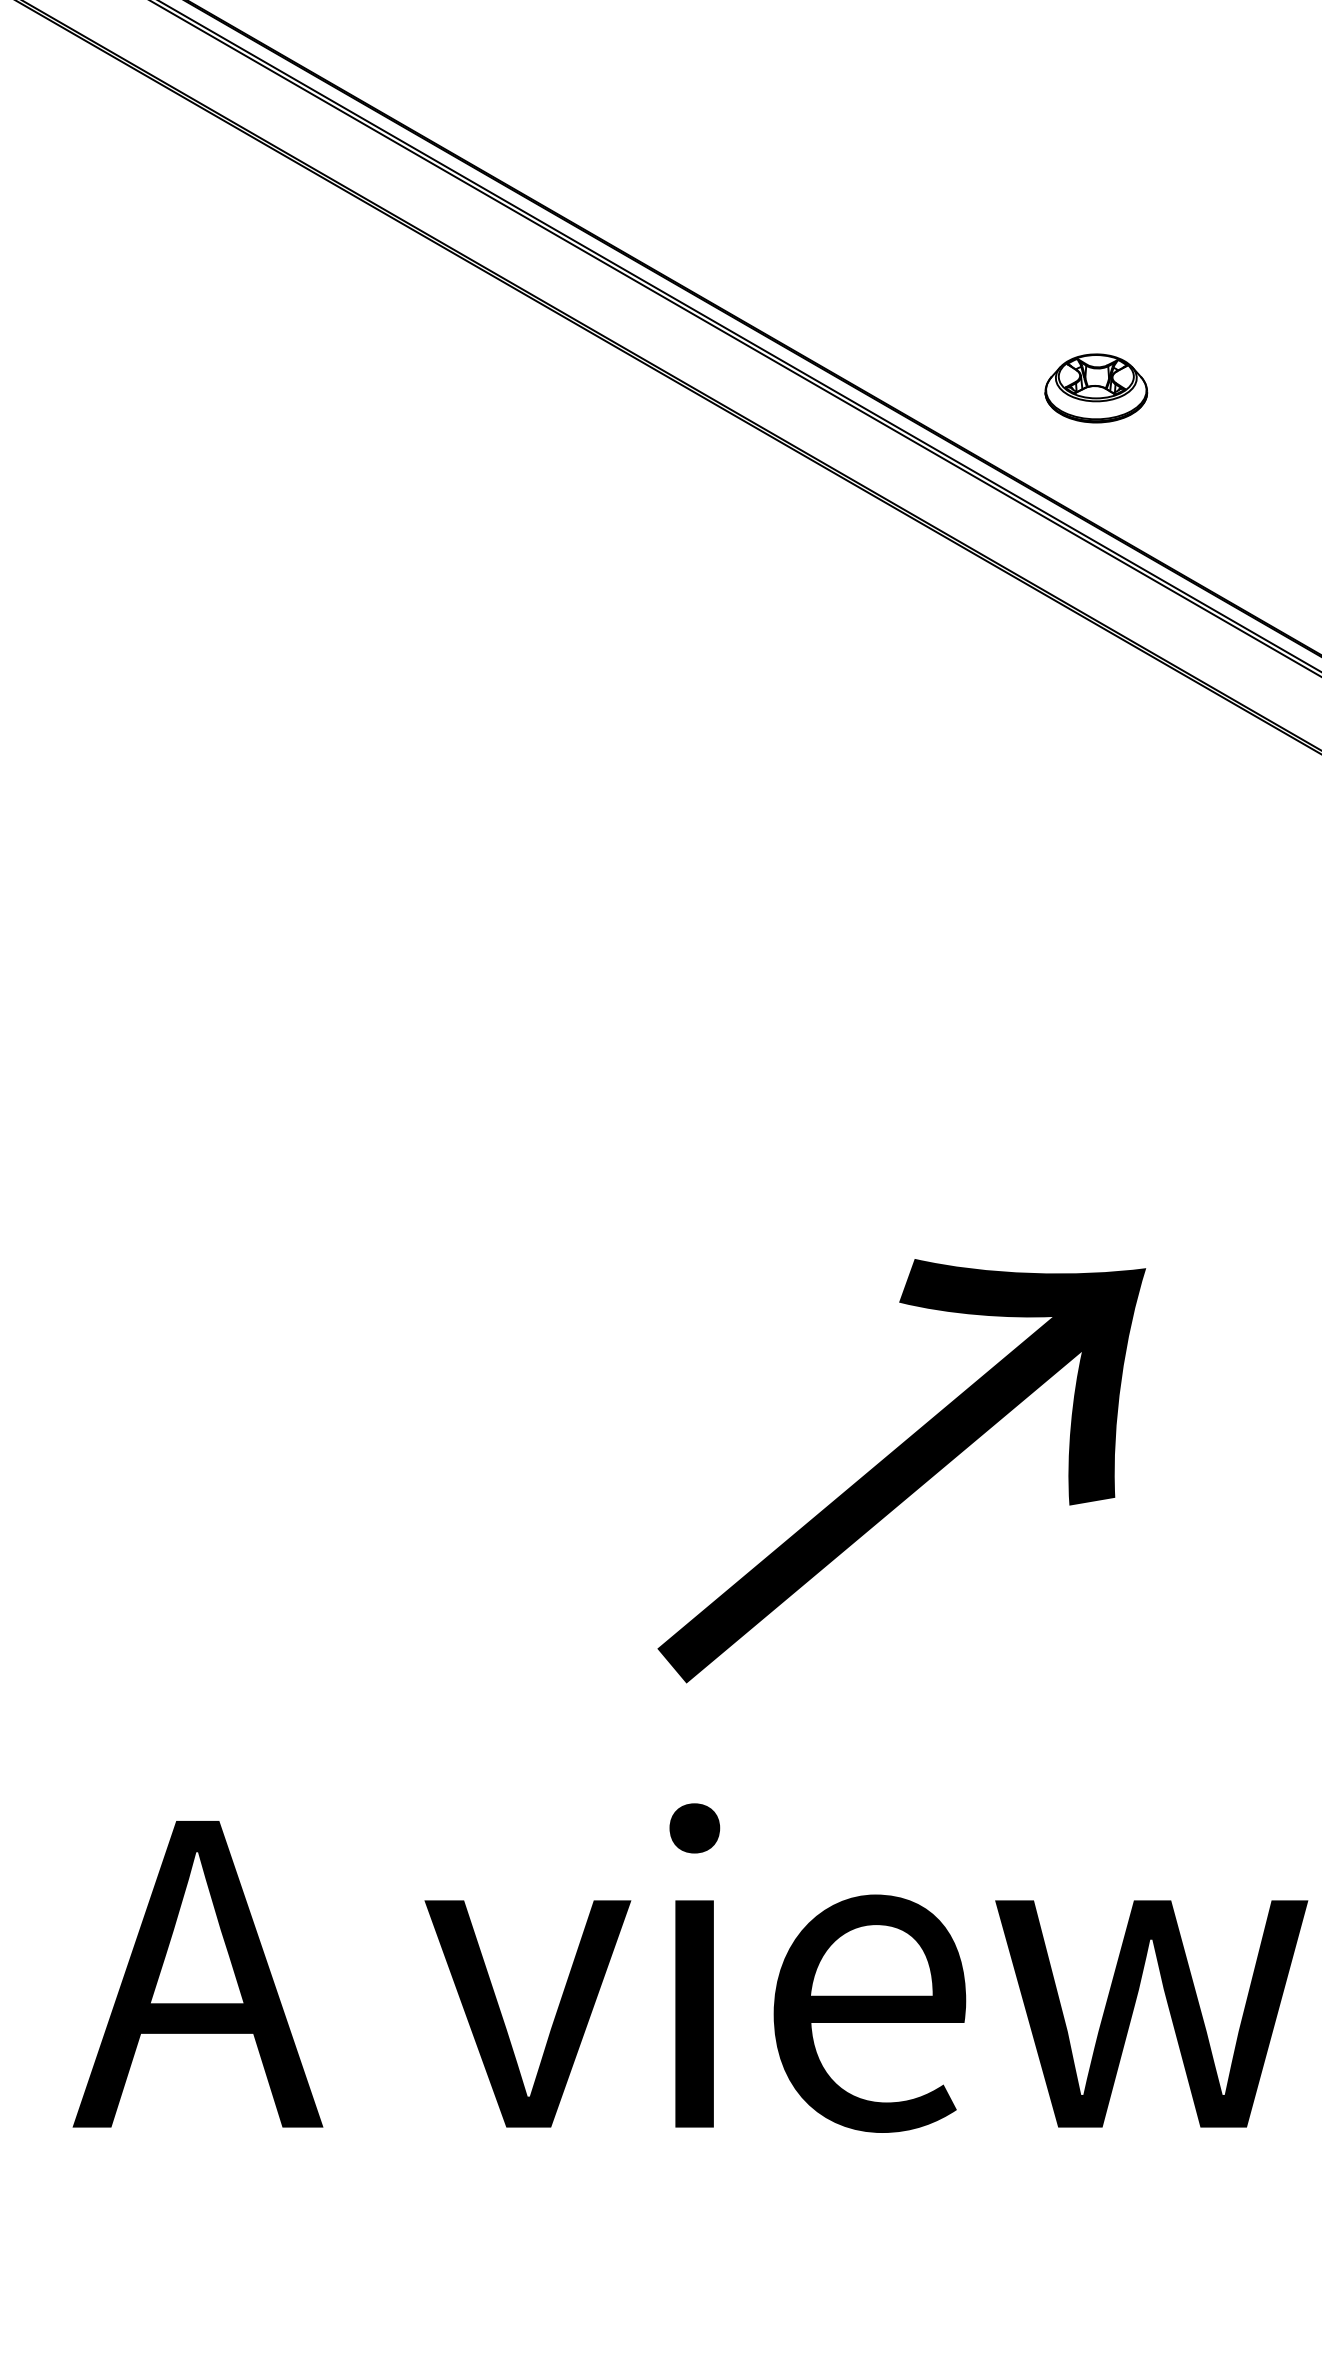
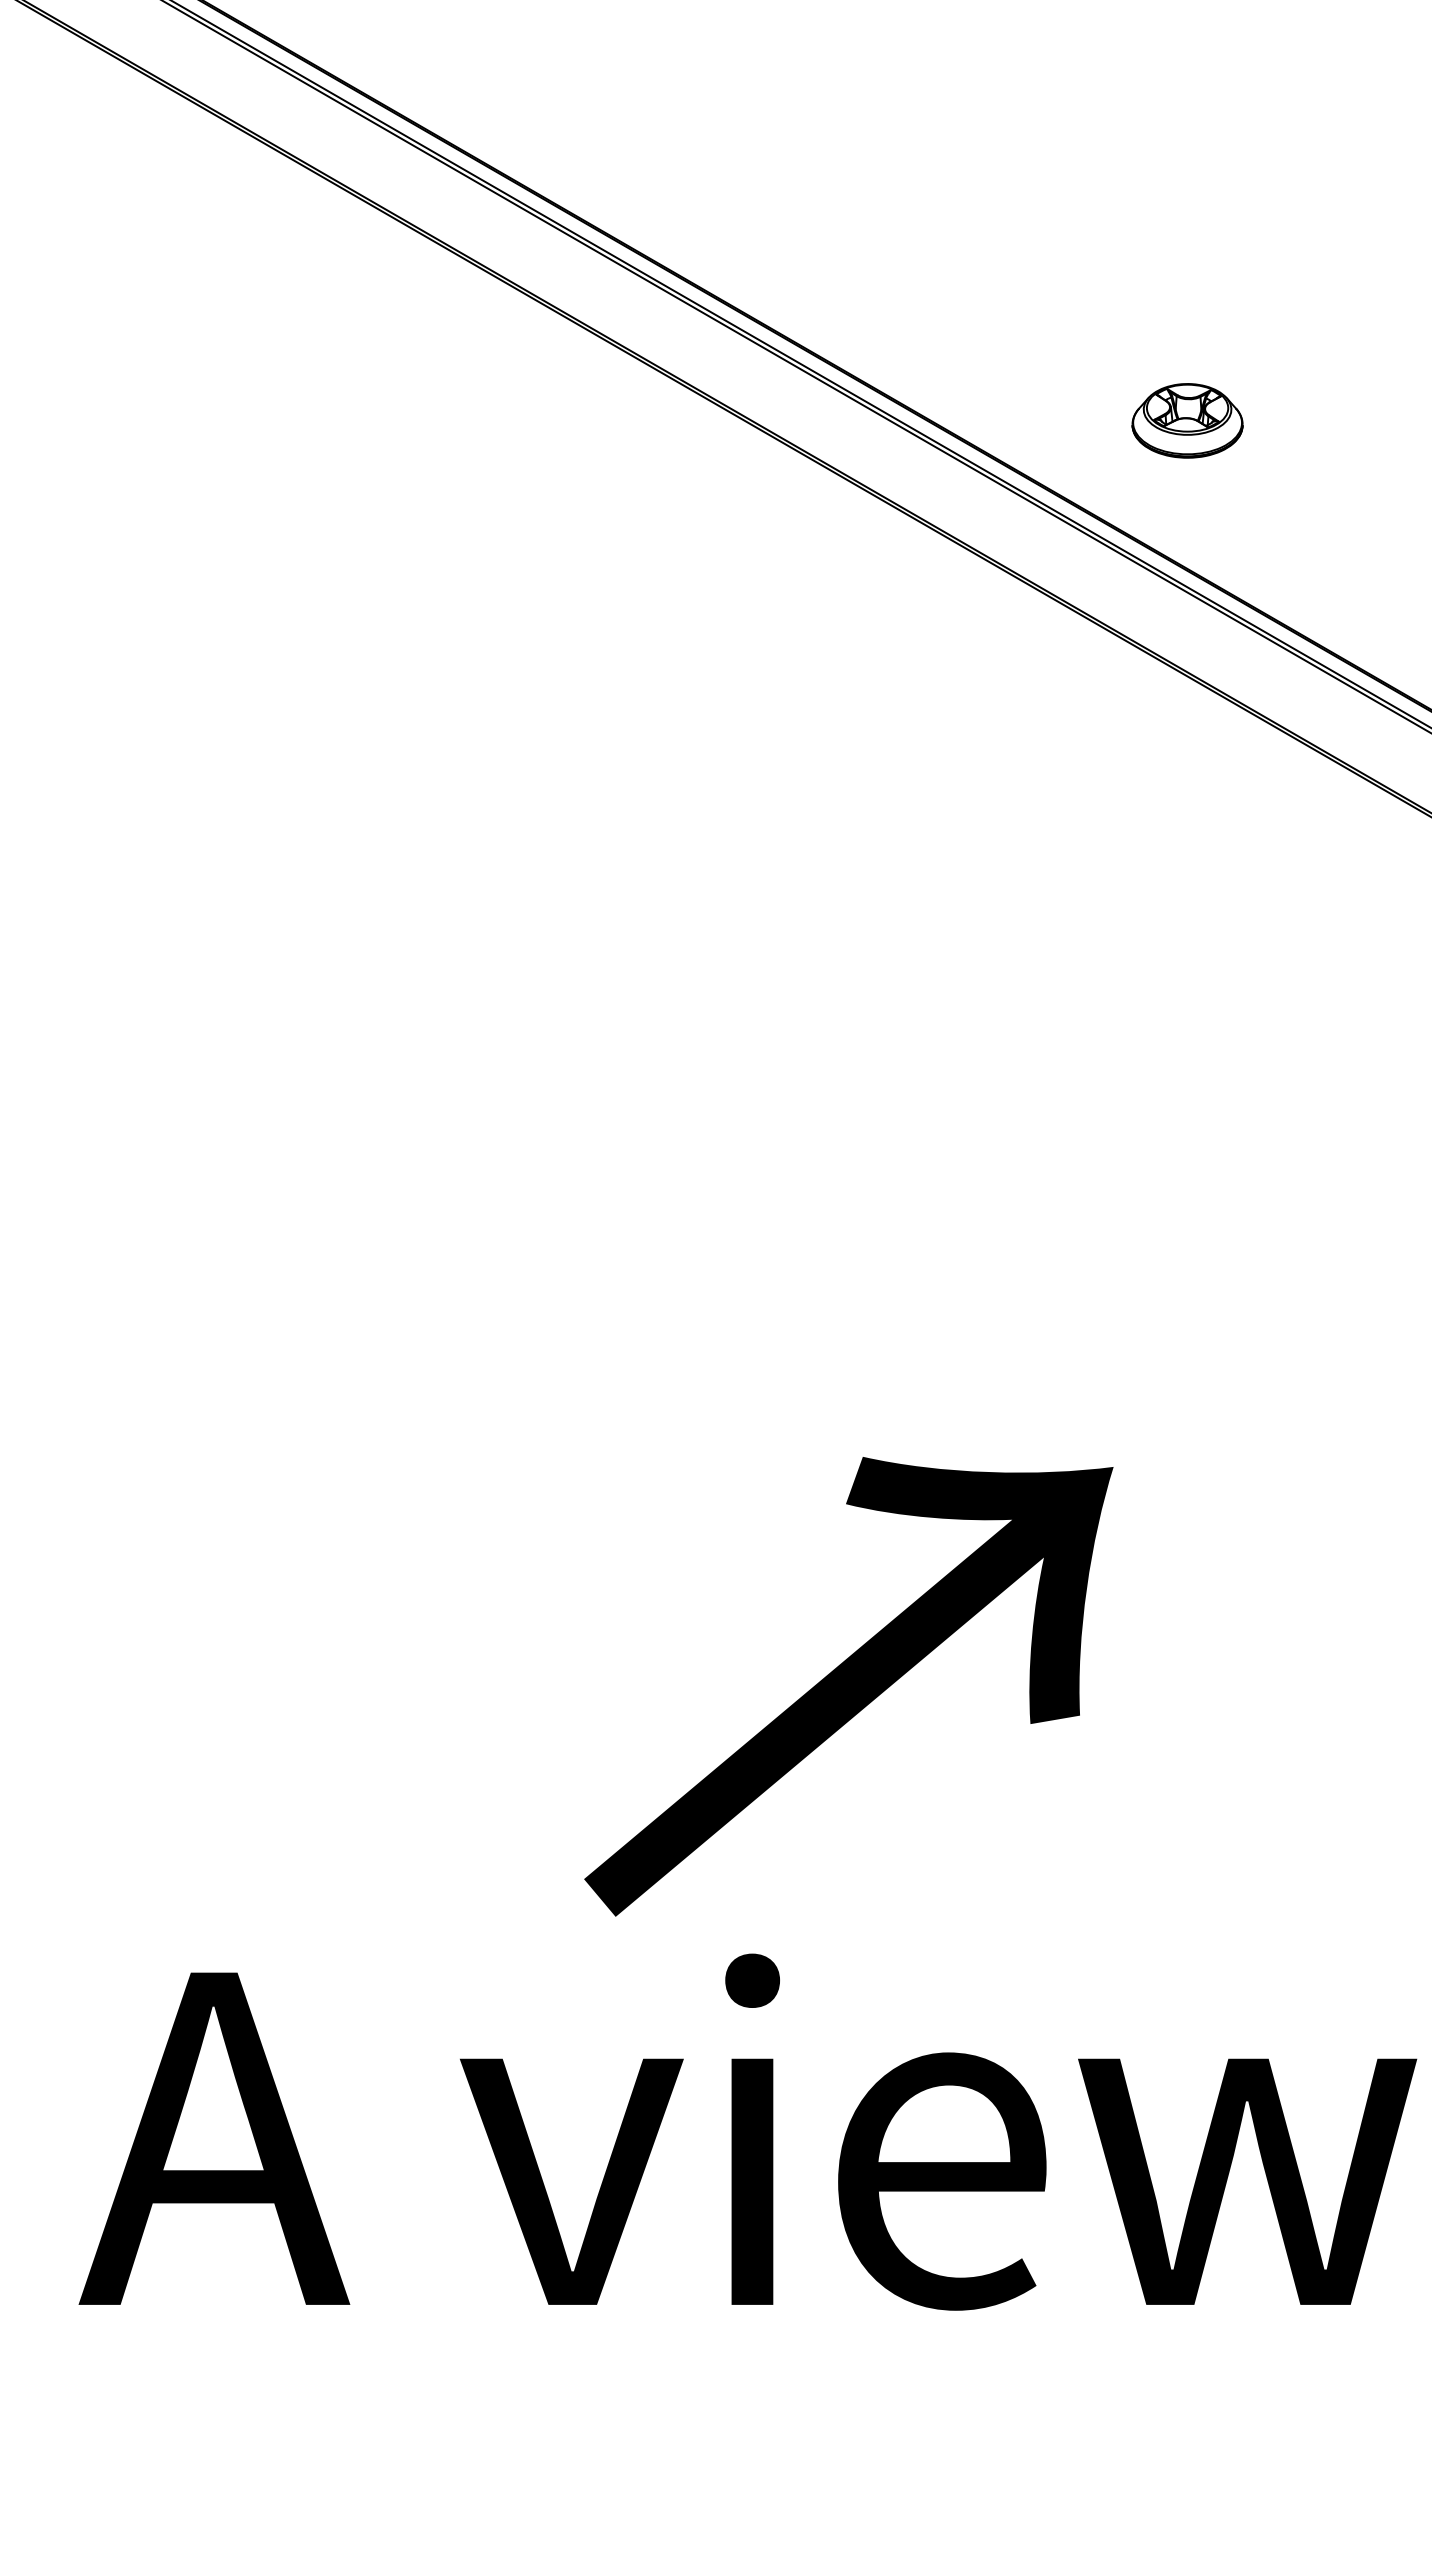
text: (901, 1470) -> (848, 1686), moved

